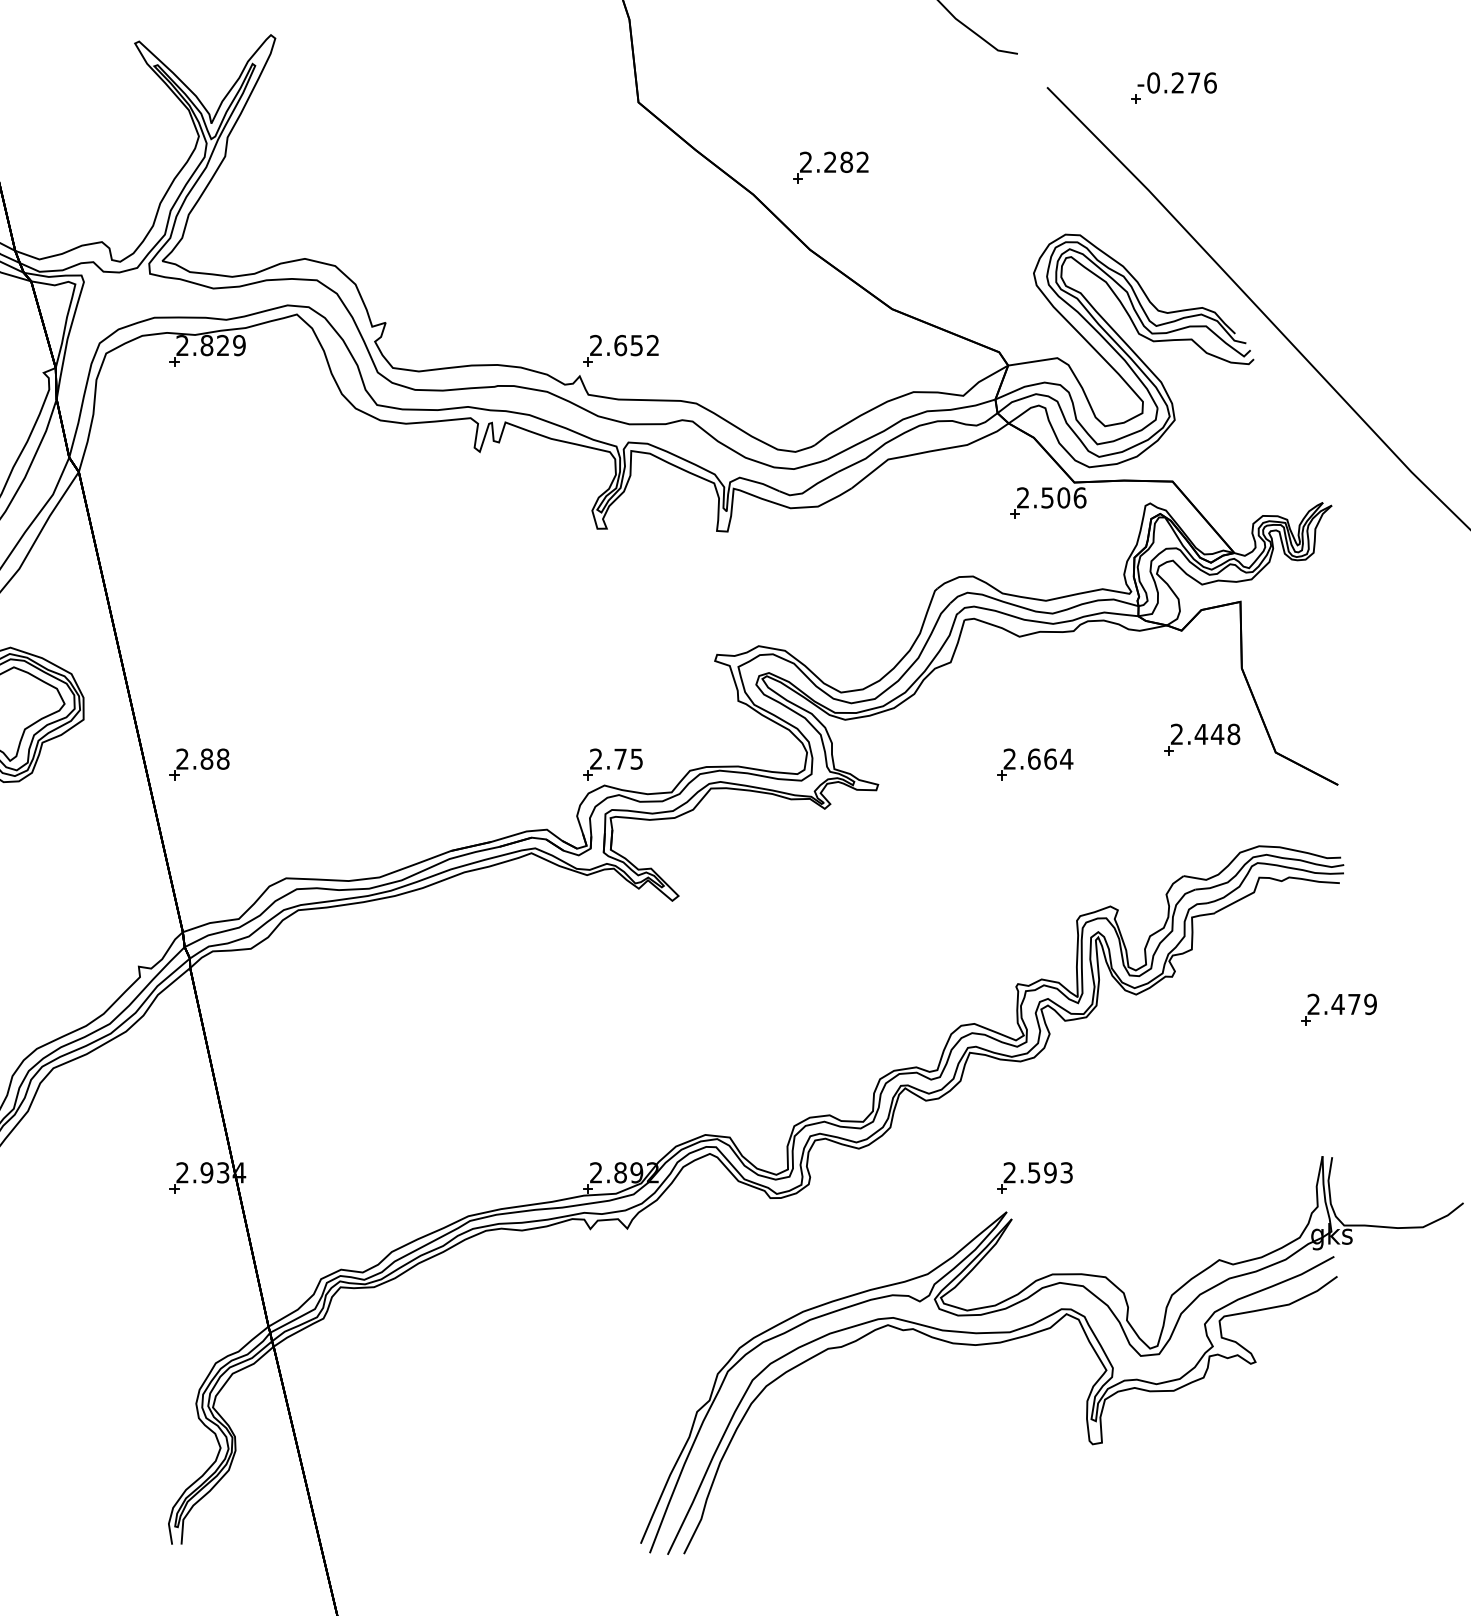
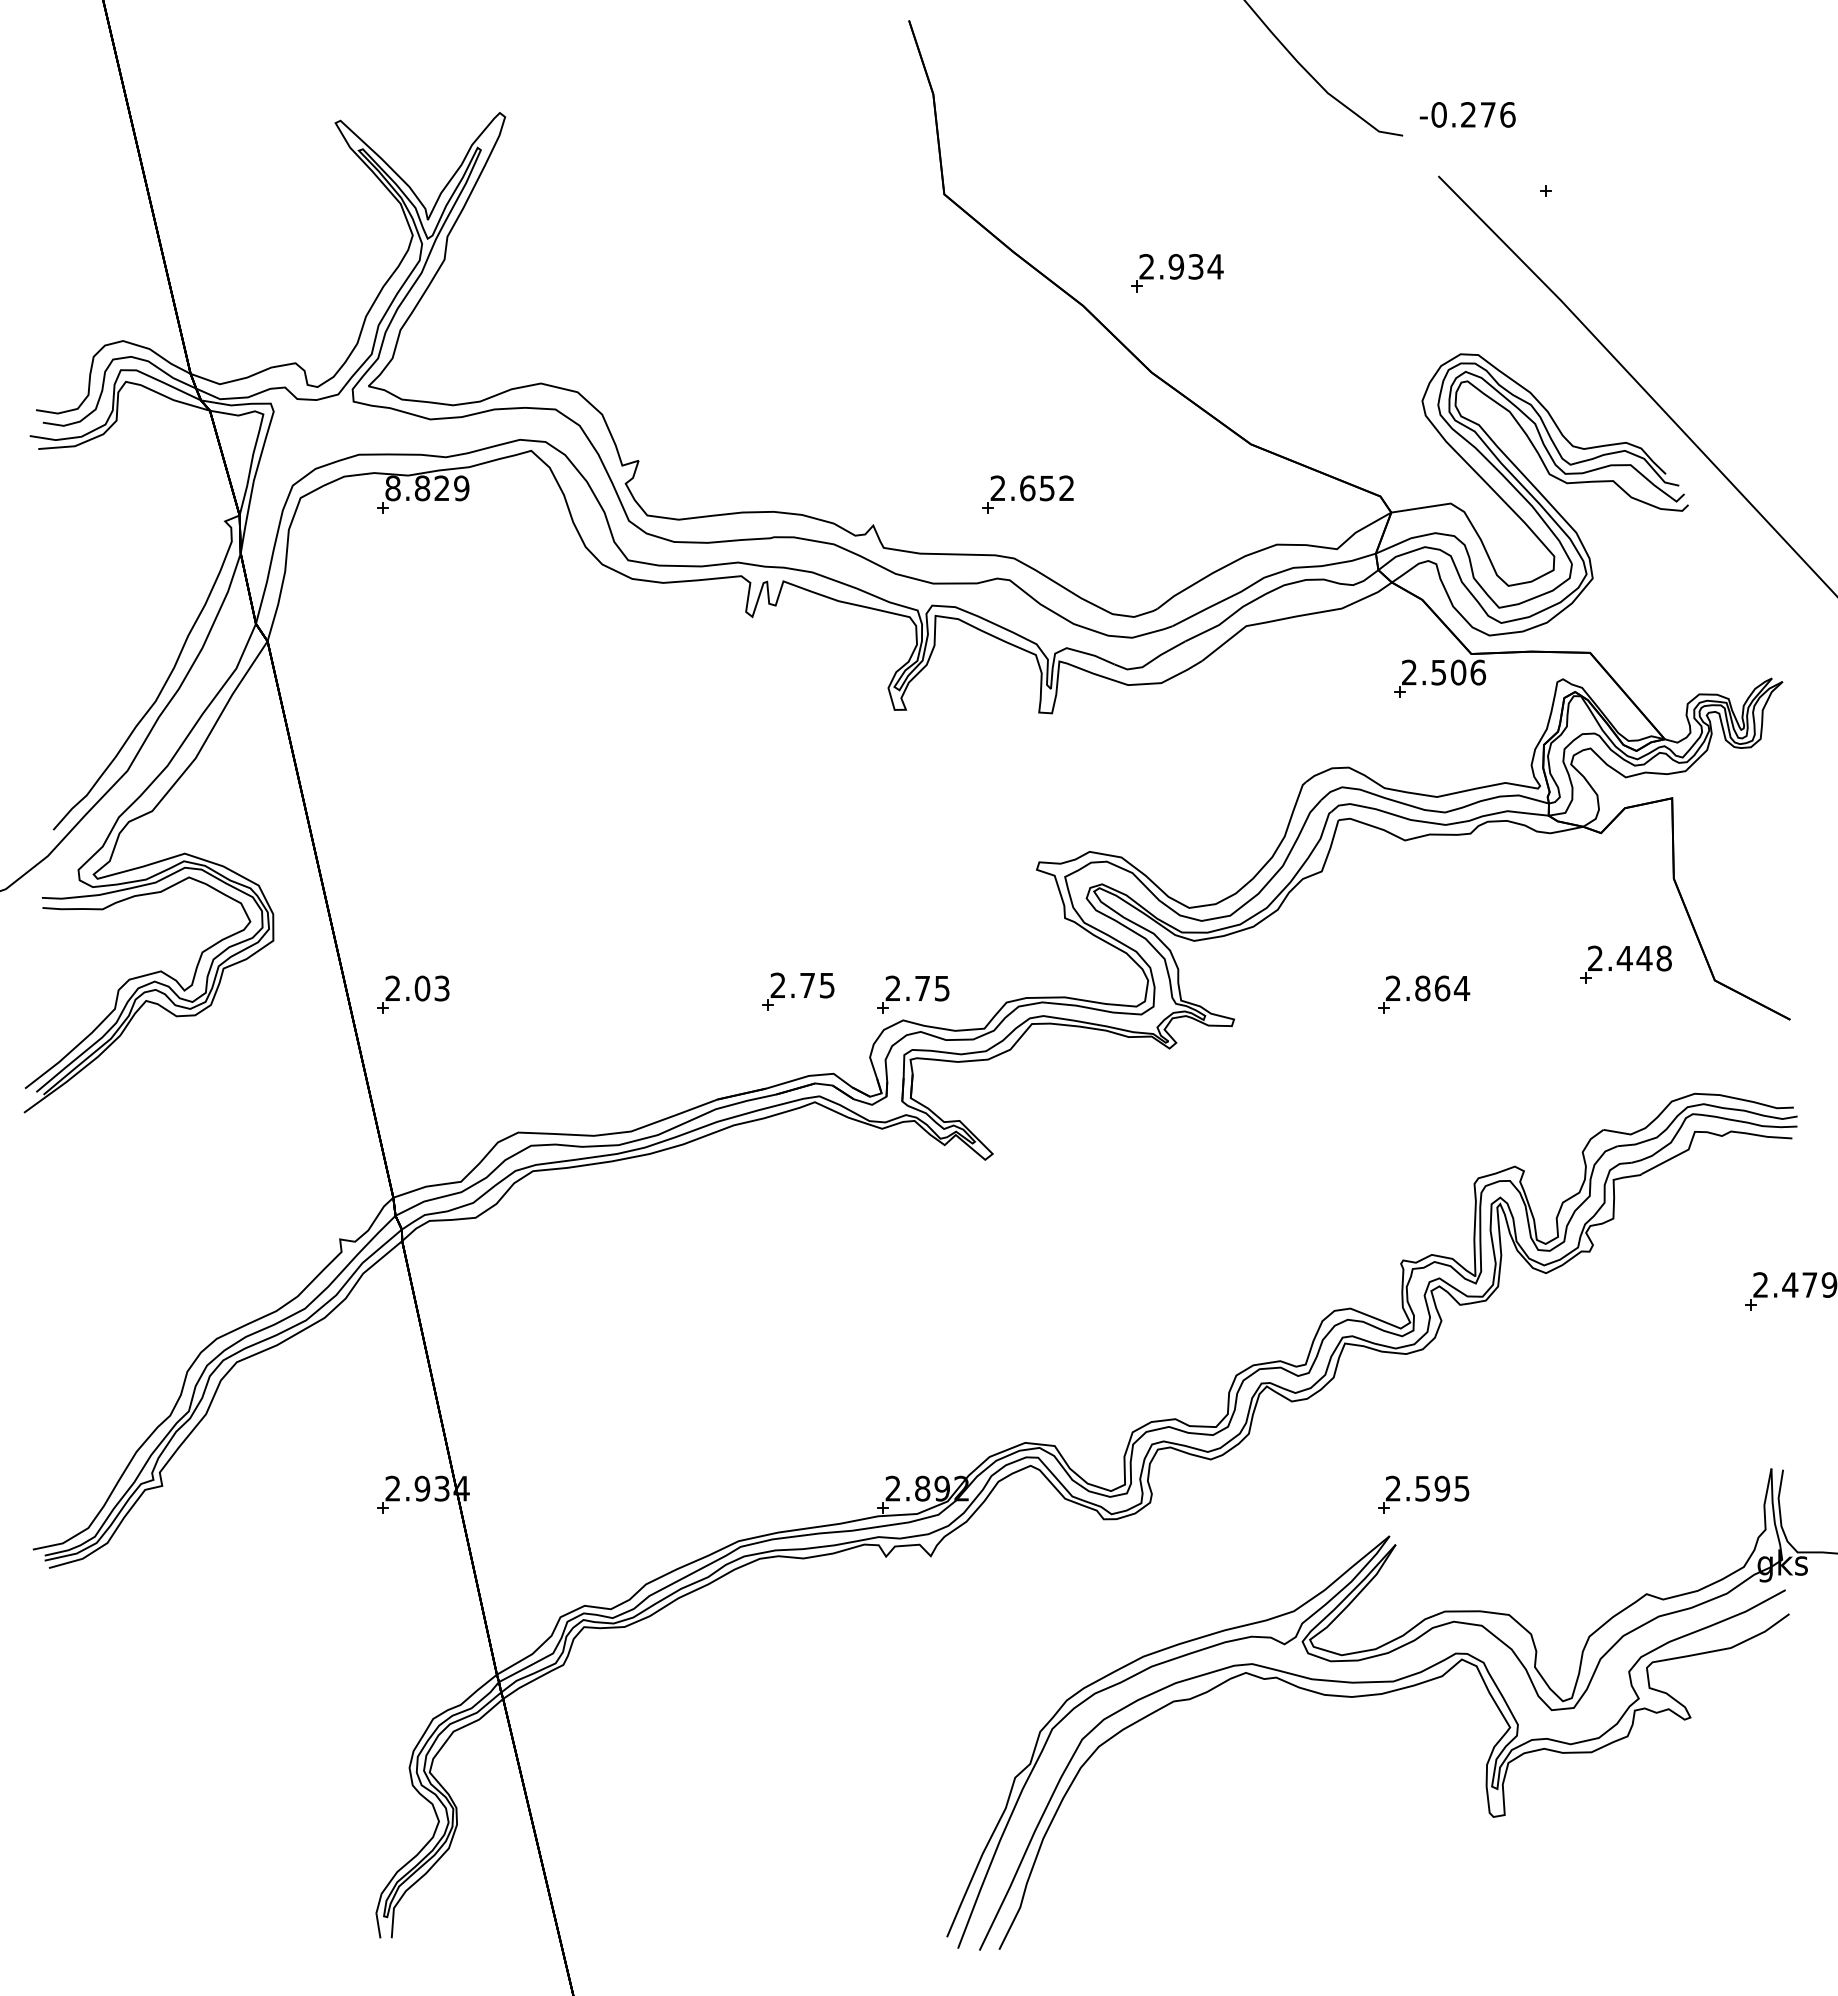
text: (1177, 82) -> (1467, 114), moved
text: (846, 162) -> (1195, 266), 2.282 -> 2.934
text: (182, 345) -> (392, 488), 2.829 -> 8.829
part: (620, 350) -> (1027, 494), moved
text: (214, 759) -> (431, 988), 2.88 -> 2.03
text: (1033, 759) -> (1422, 988), 2.664 -> 2.864
part: (517, 761) -> (798, 991), added
text: (1067, 1171) -> (1462, 1487), 2.593 -> 2.595

